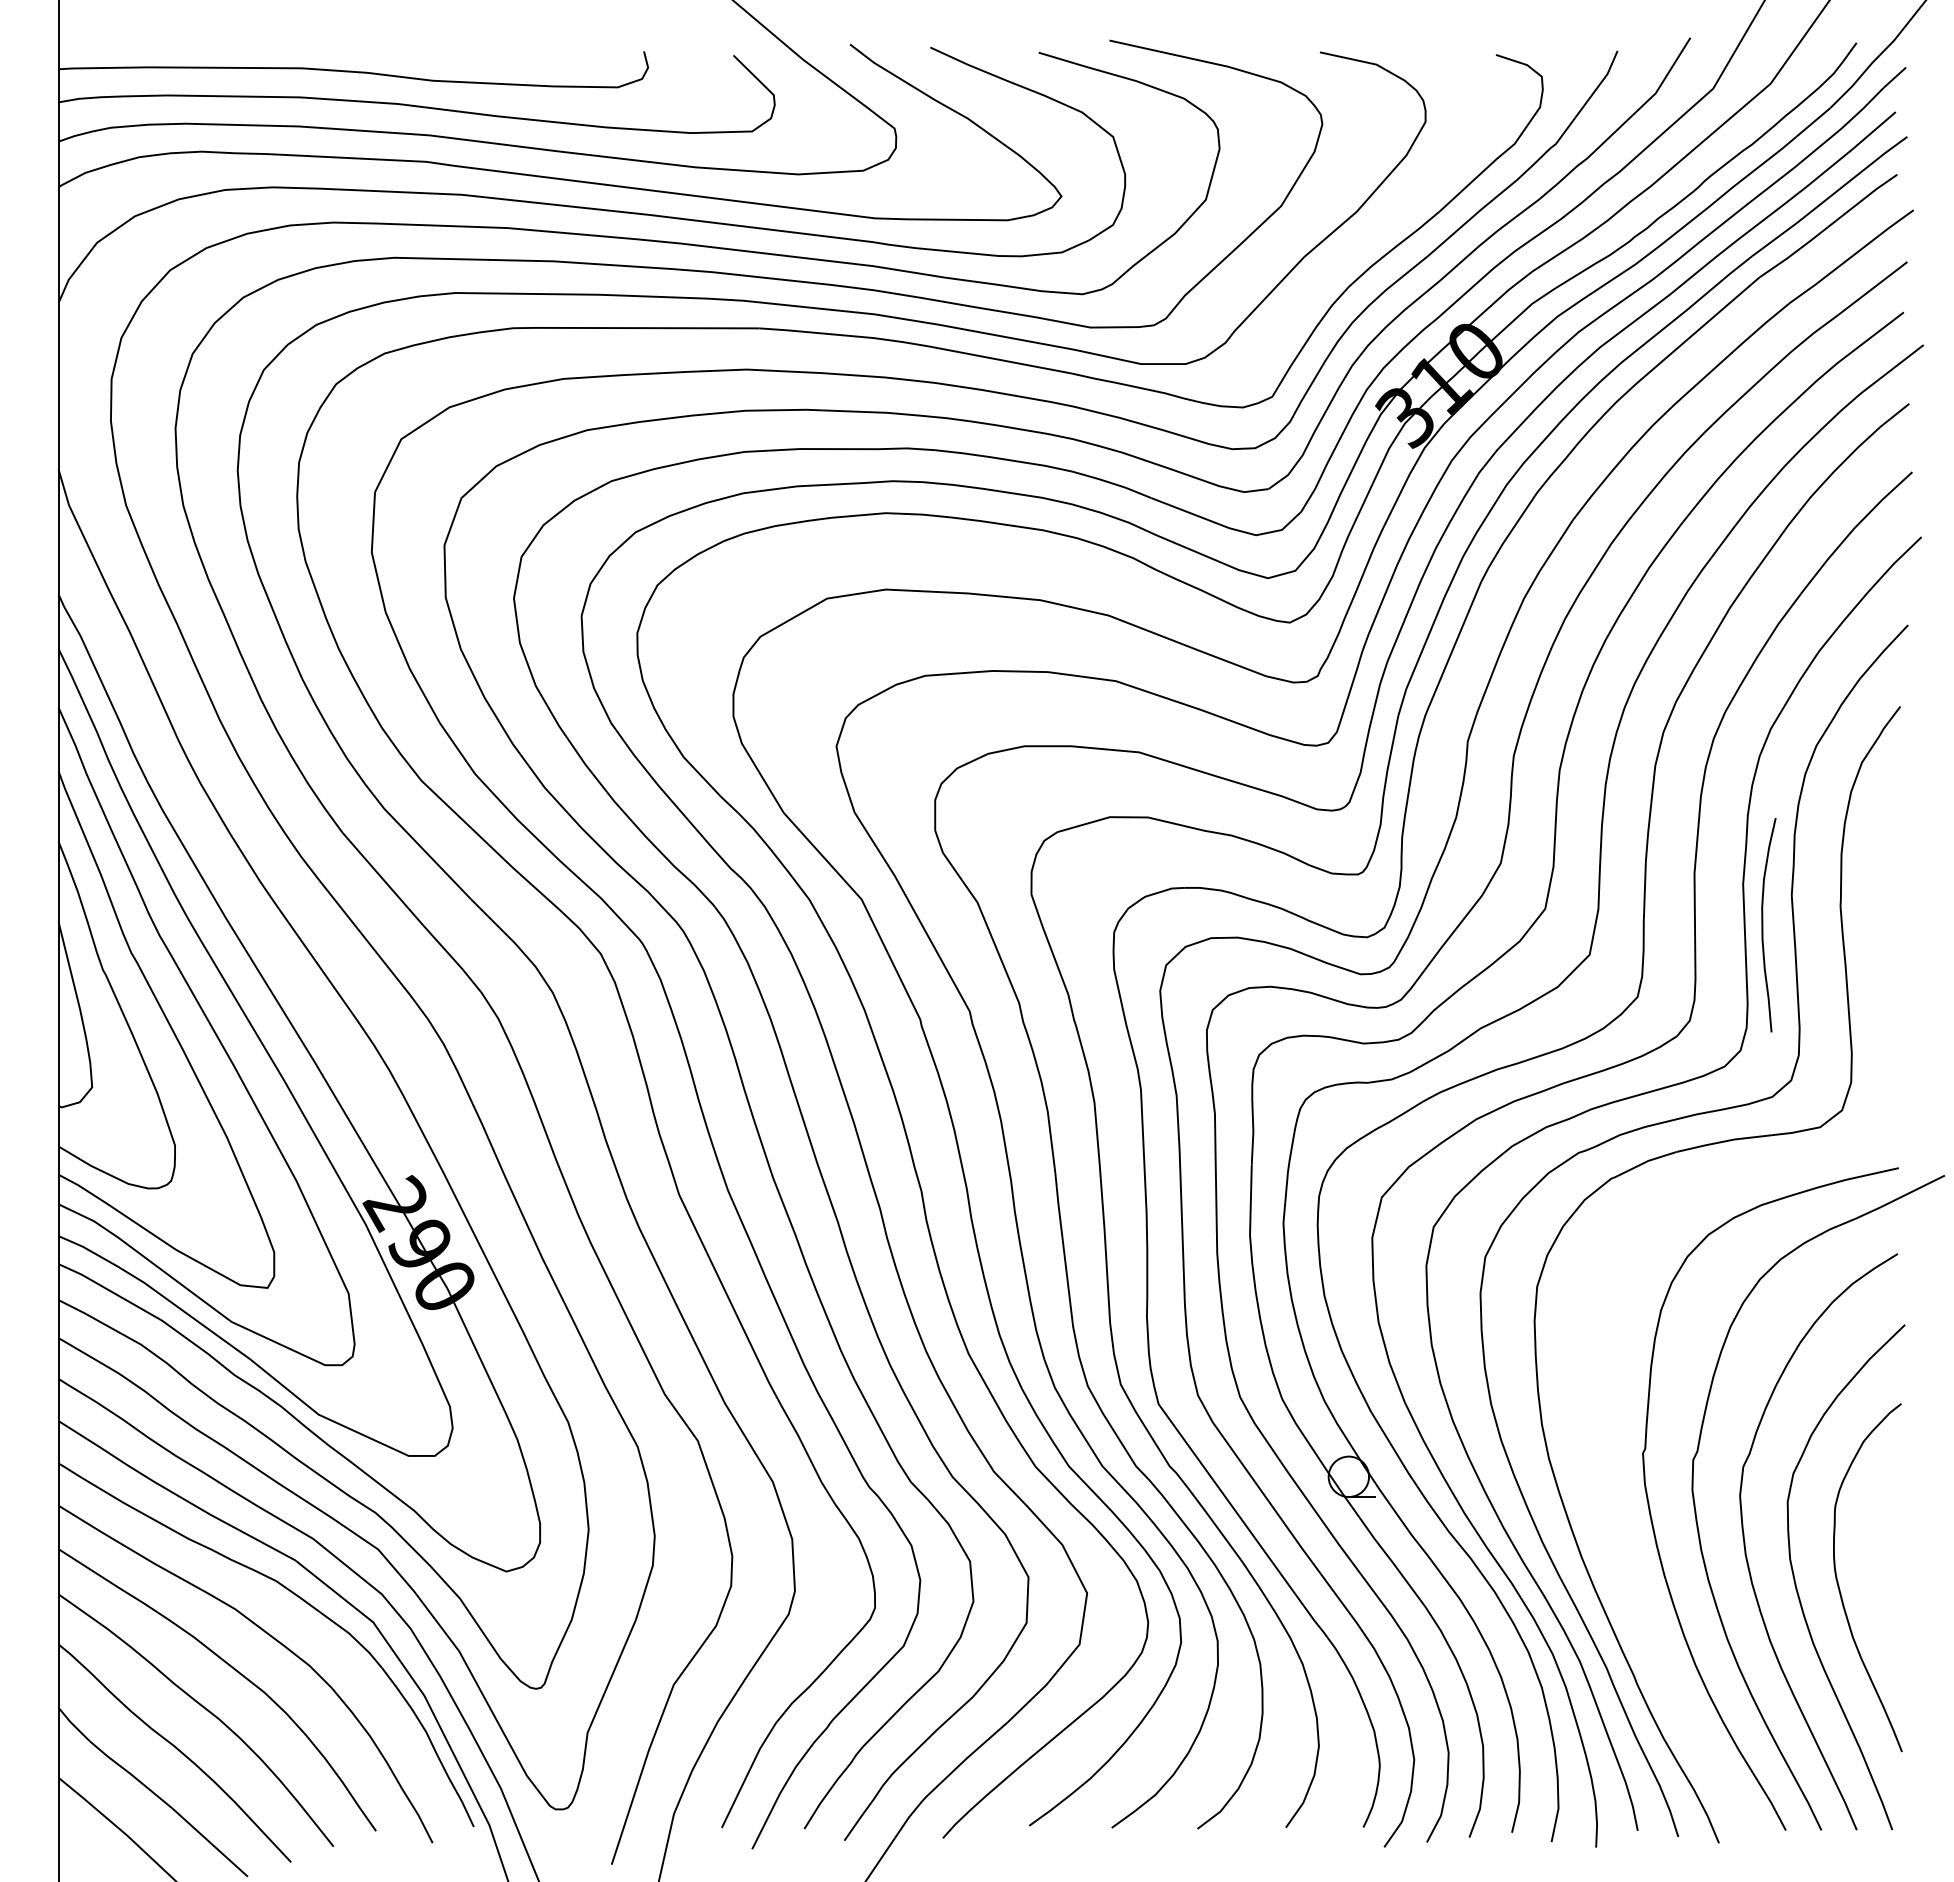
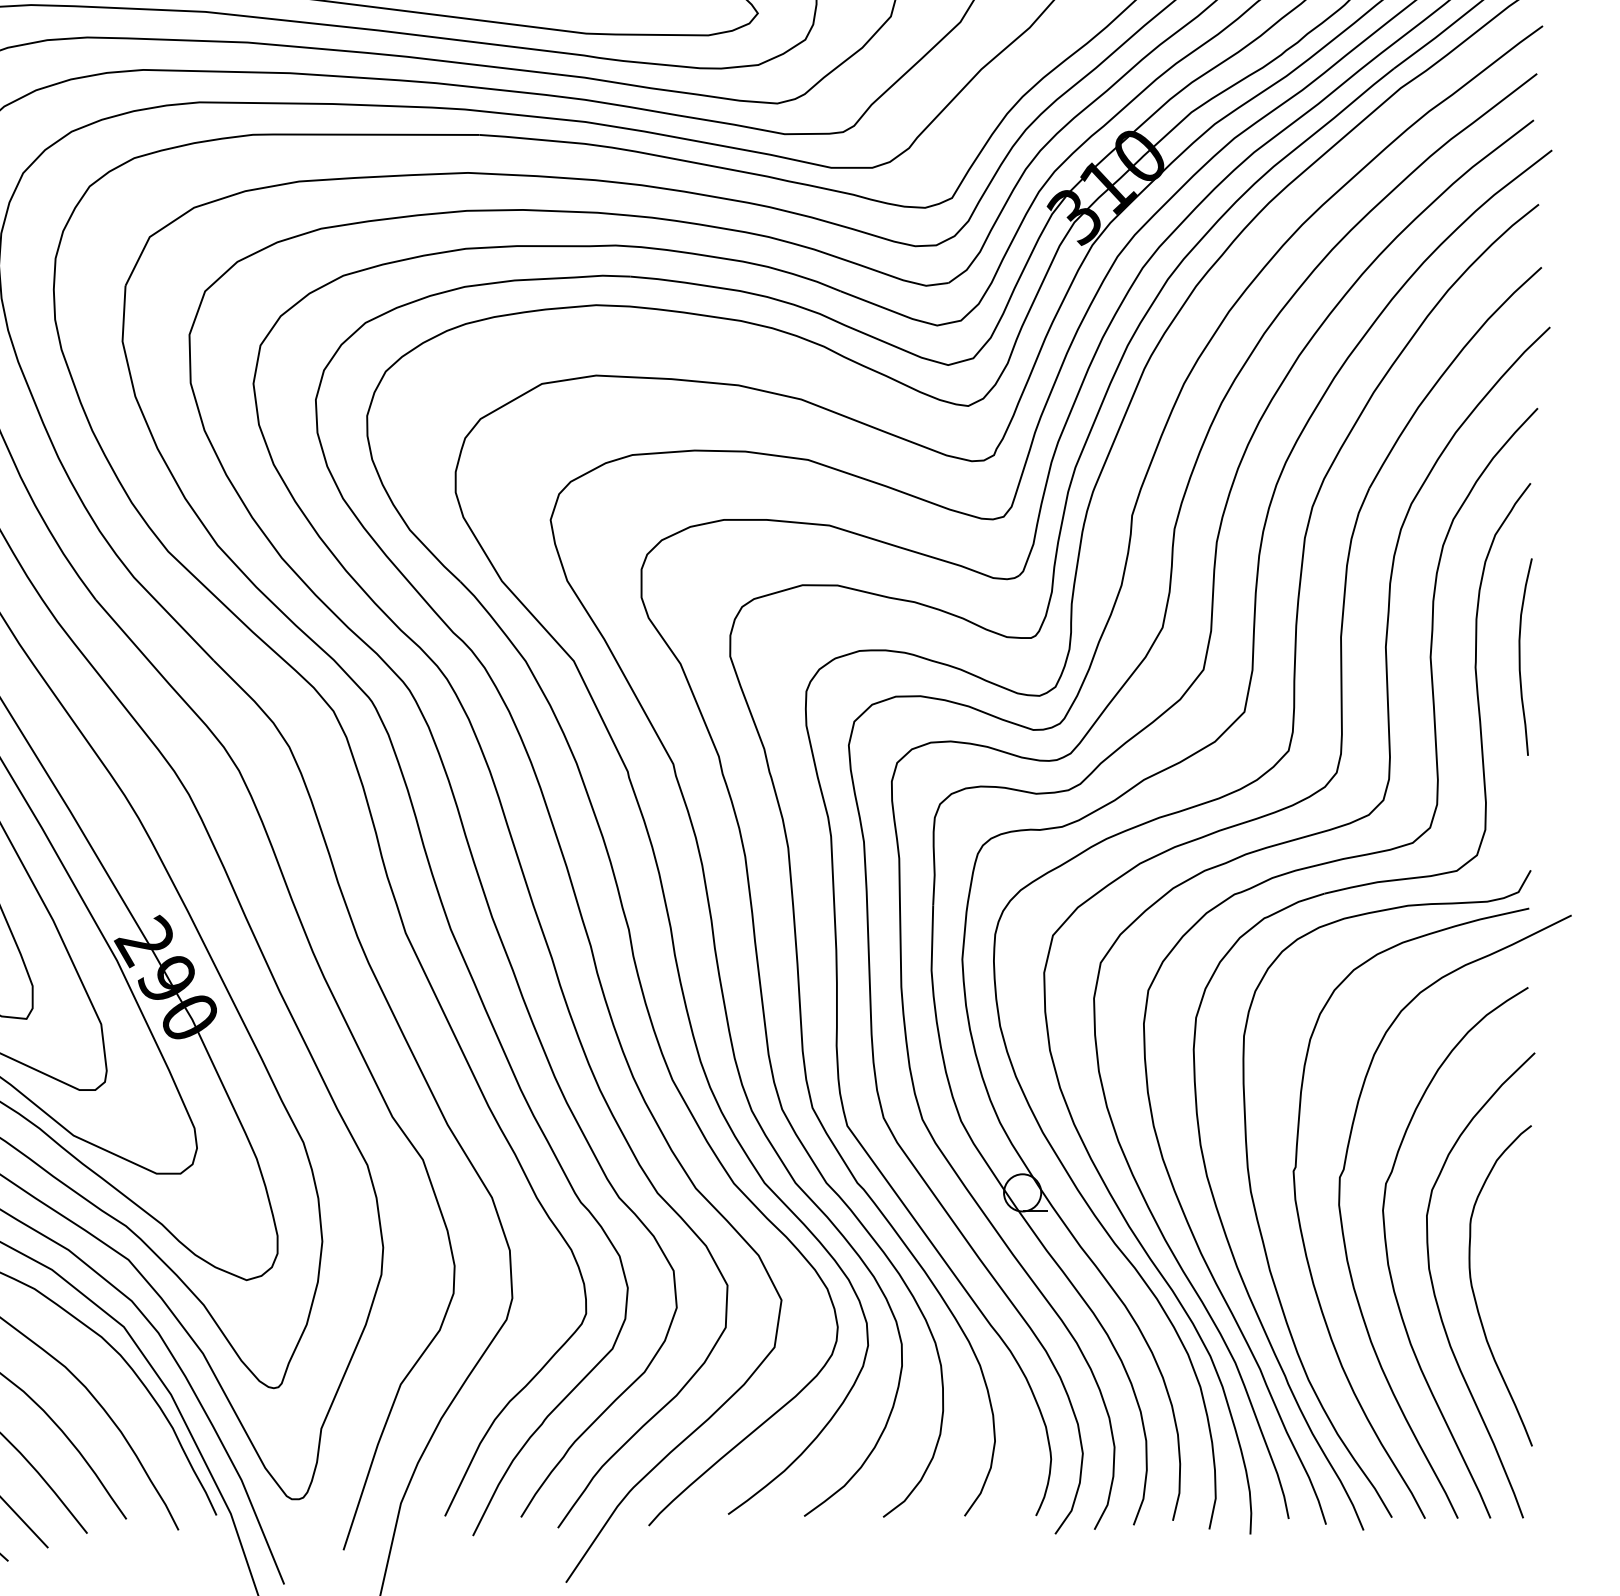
curve: (1763, 925) -> (1520, 657), moved
curve: (1606, 1512) -> (1259, 1225), added

